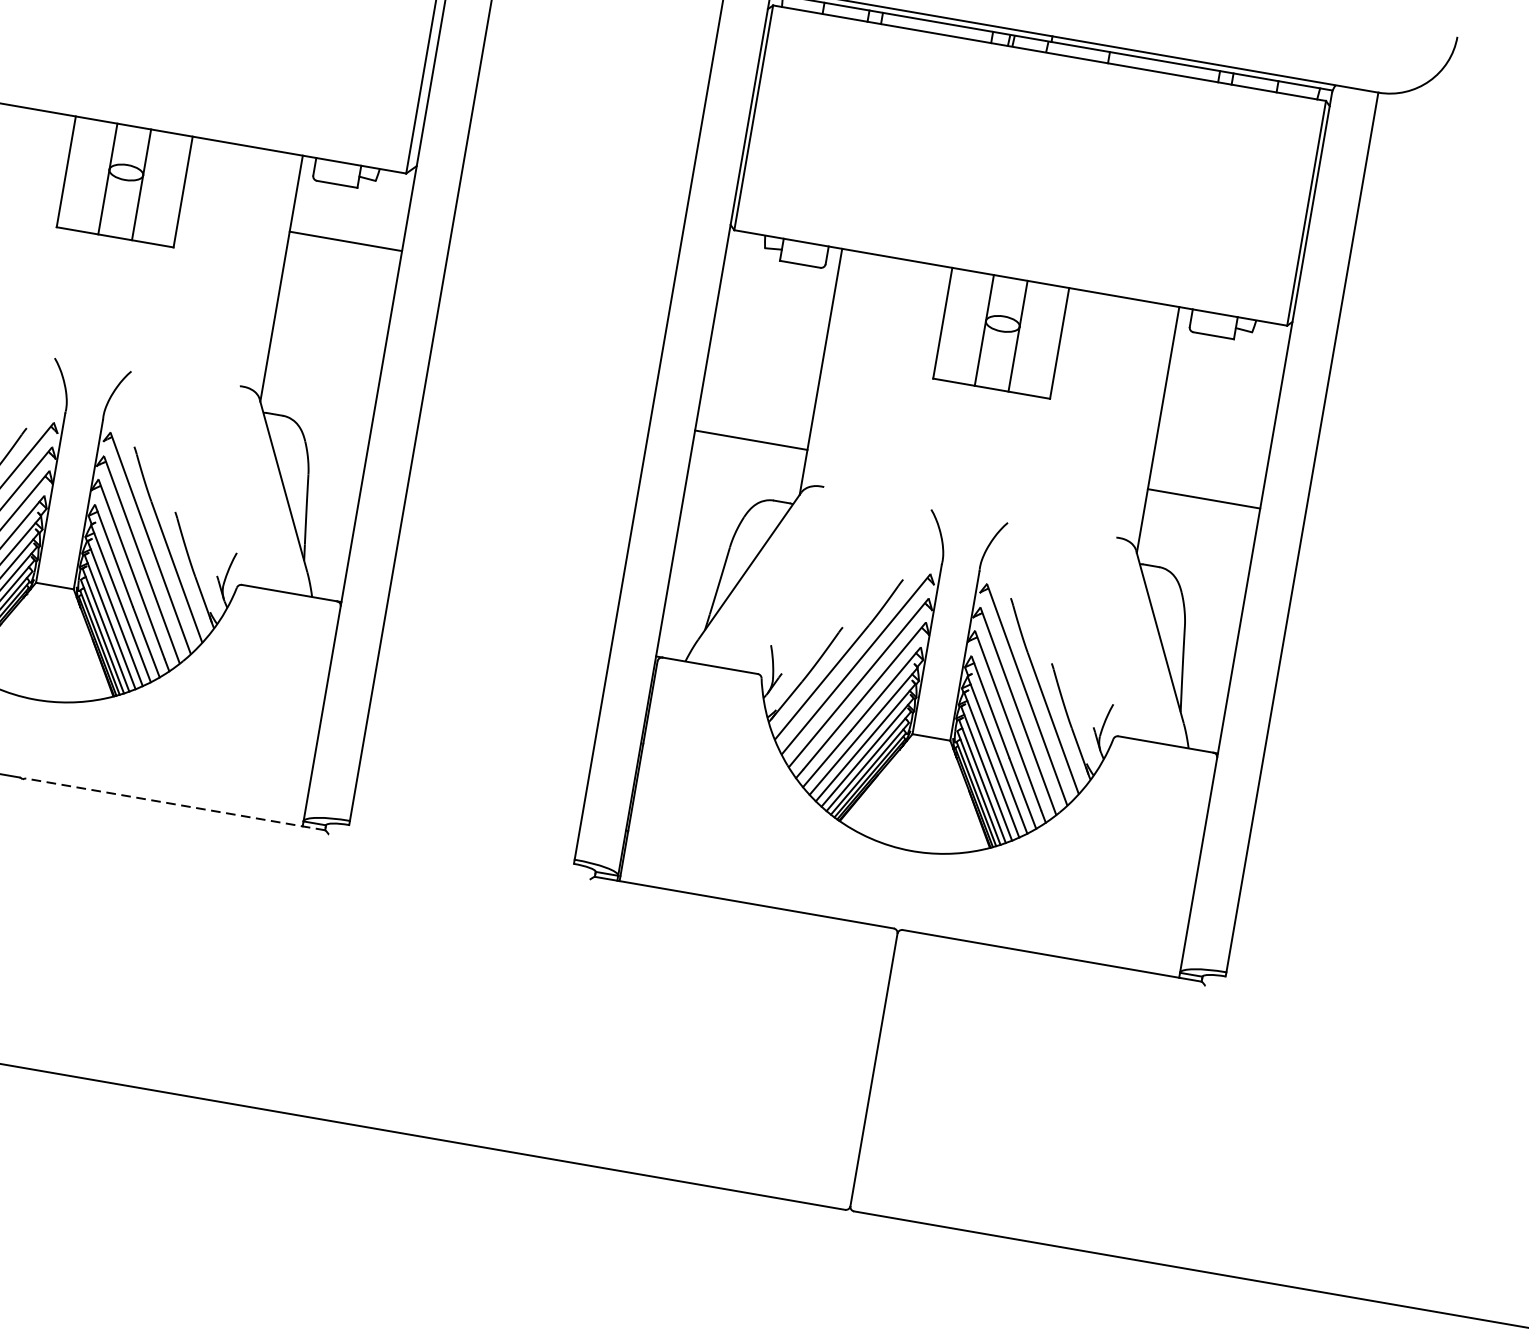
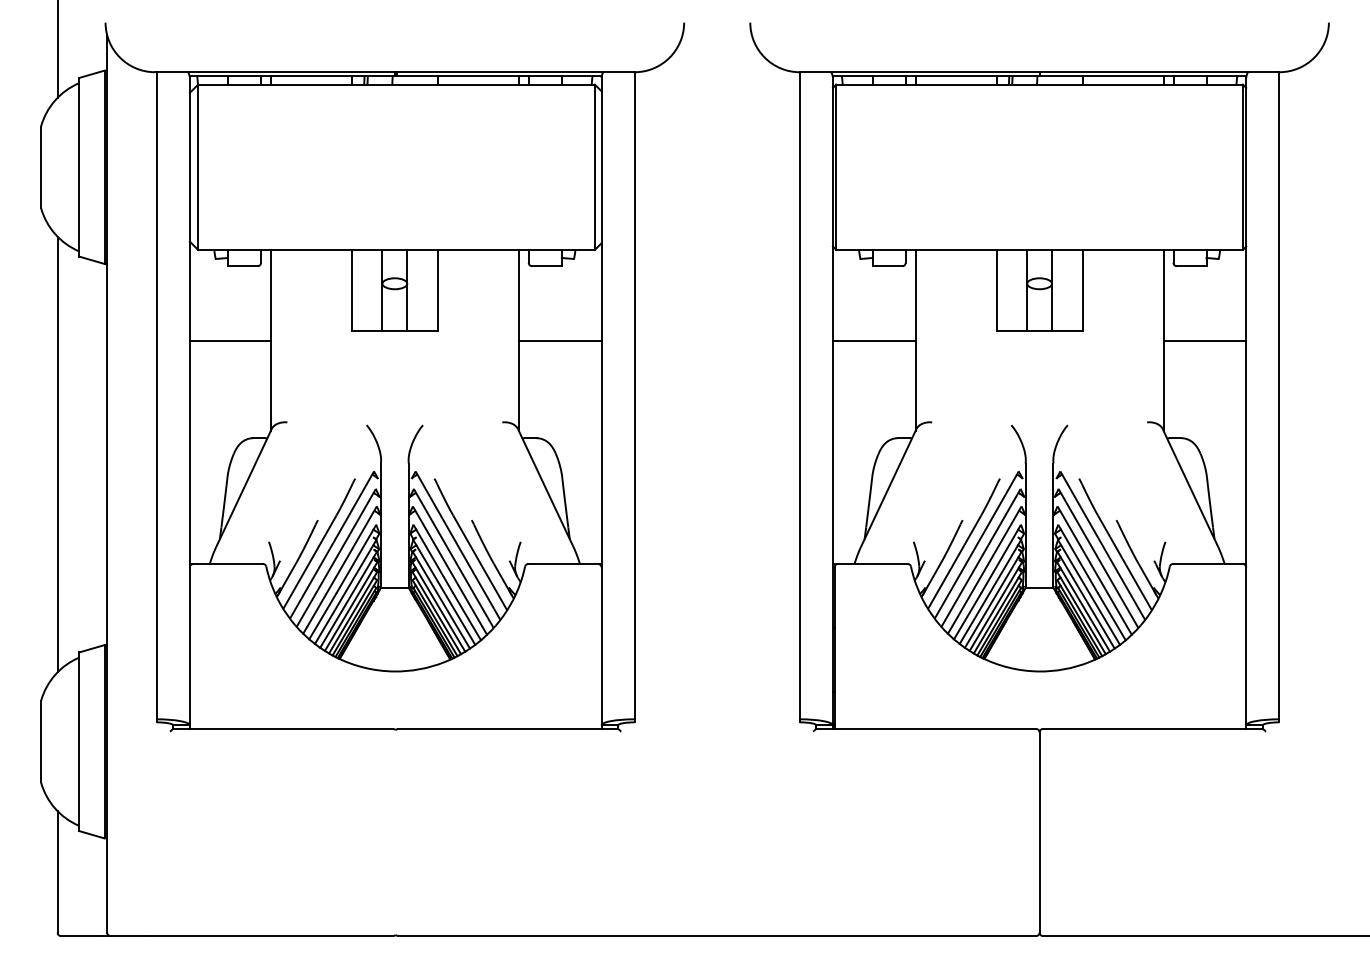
line: (345, 240) -> (559, 340), moved
line: (750, 439) -> (873, 340), moved
line: (1203, 498) -> (1204, 340), moved
line: (176, 805) -> (508, 729), dashed -> solid

